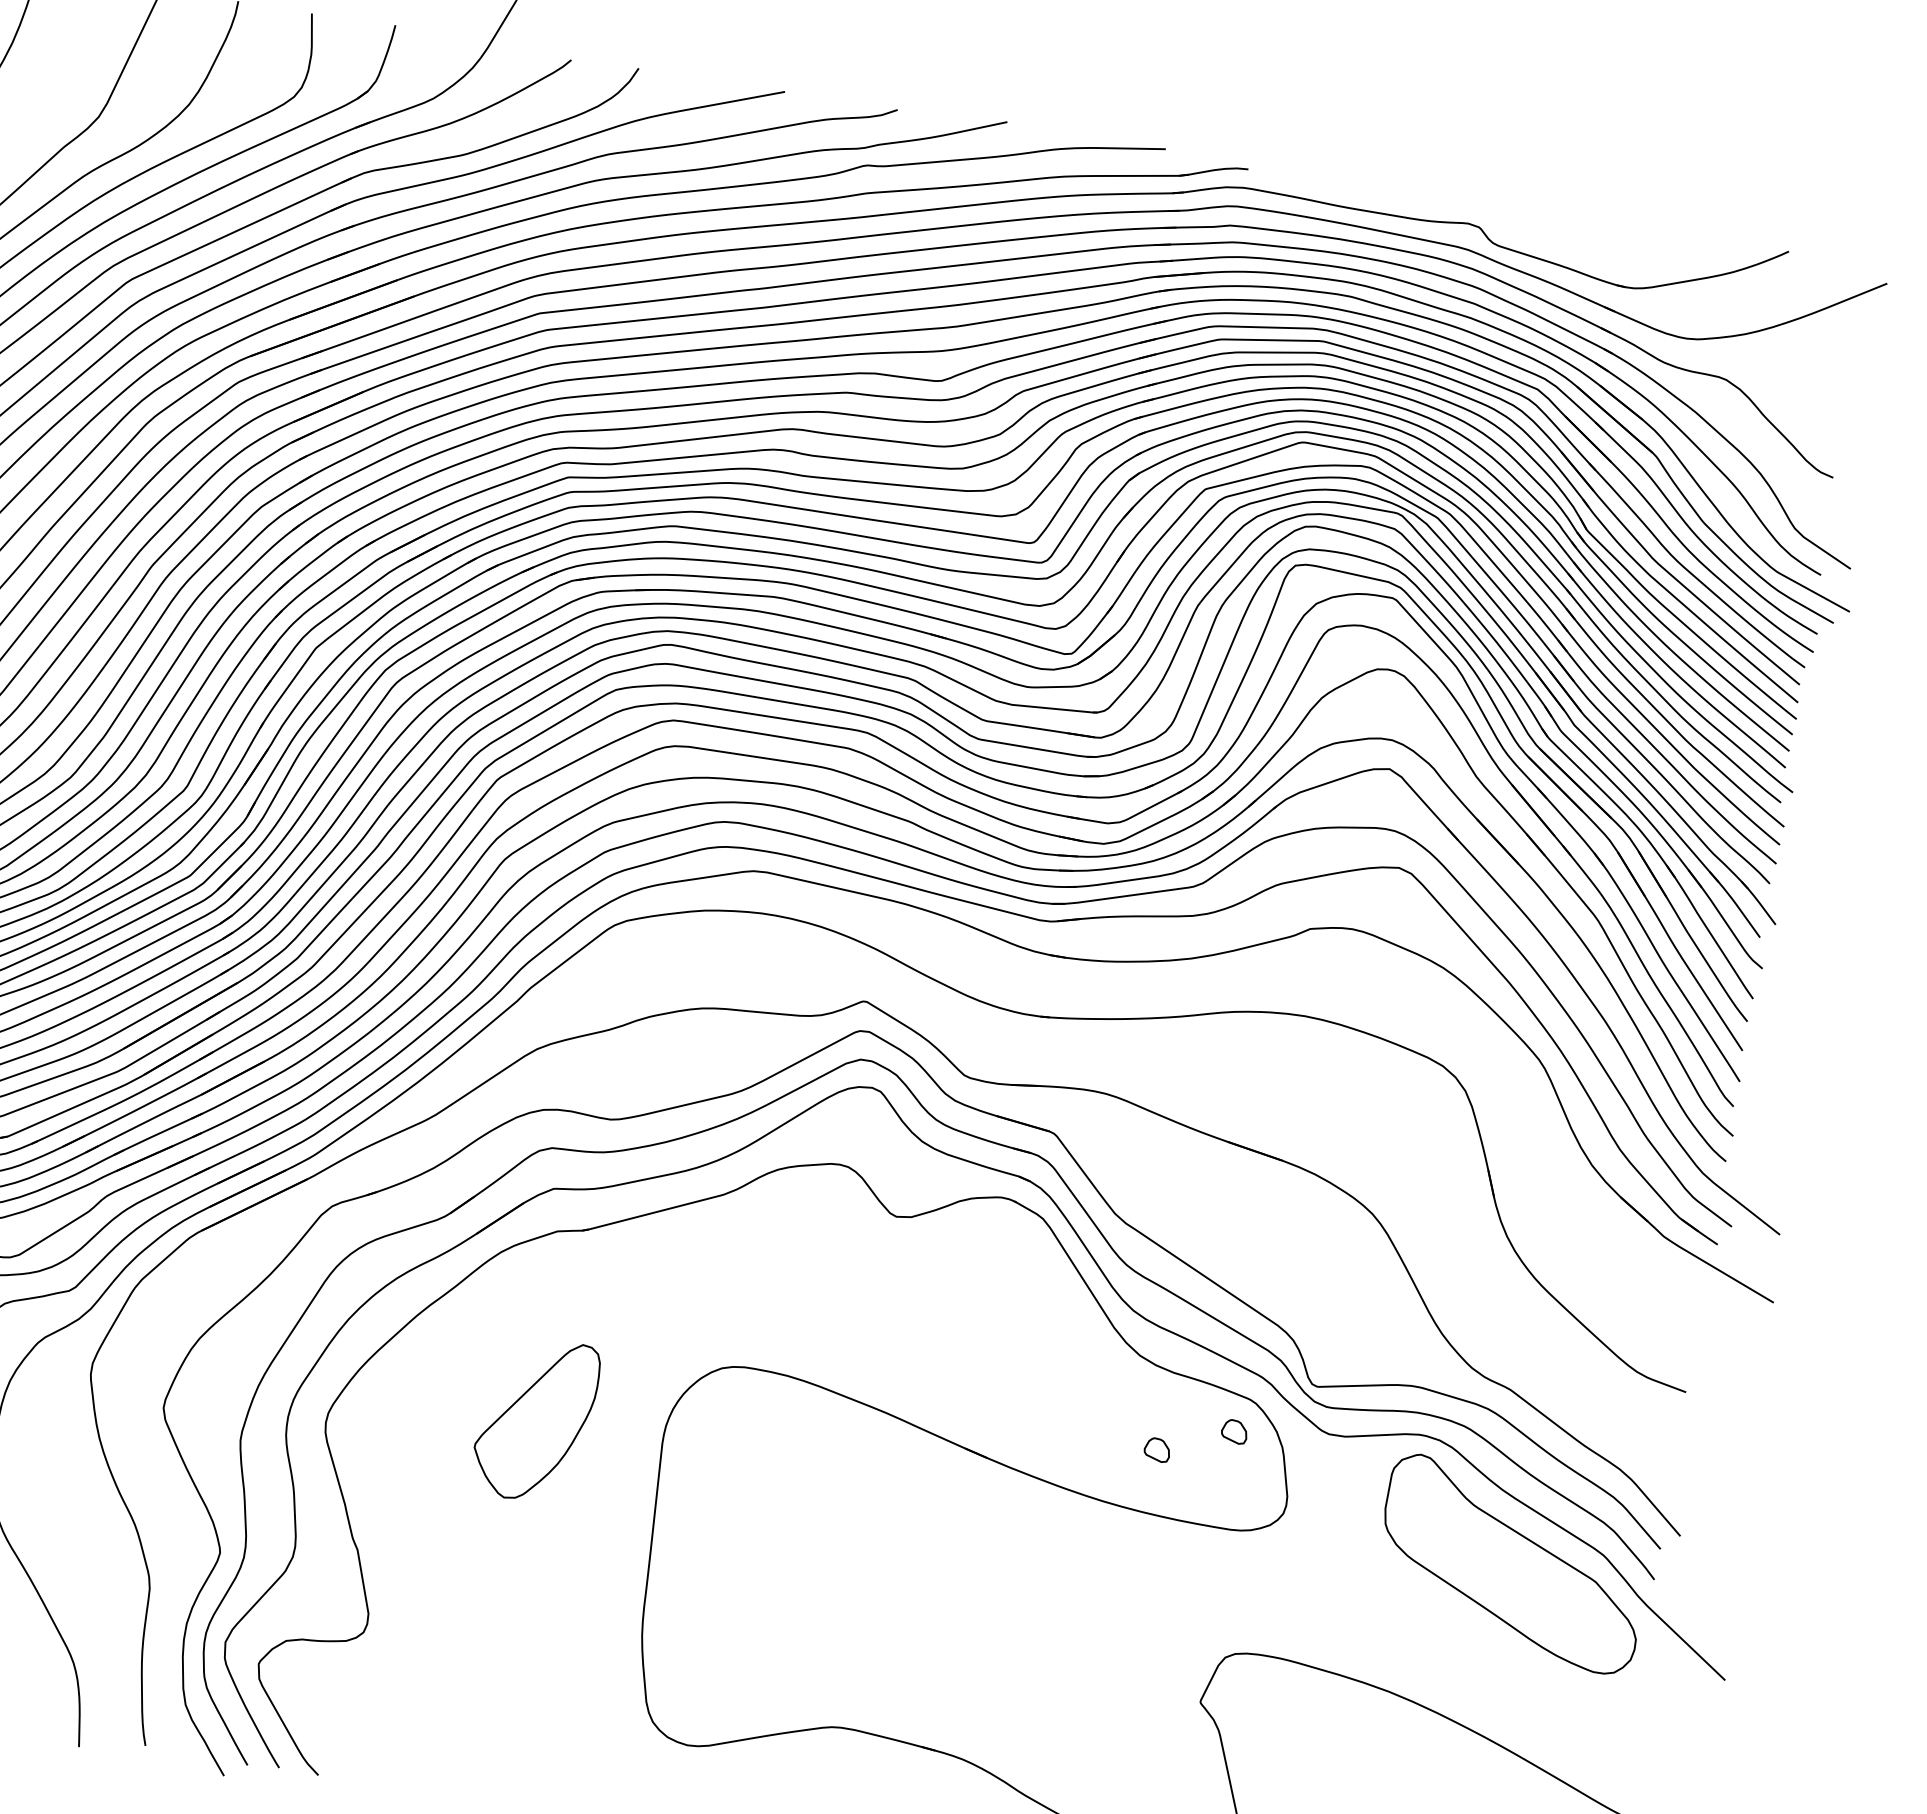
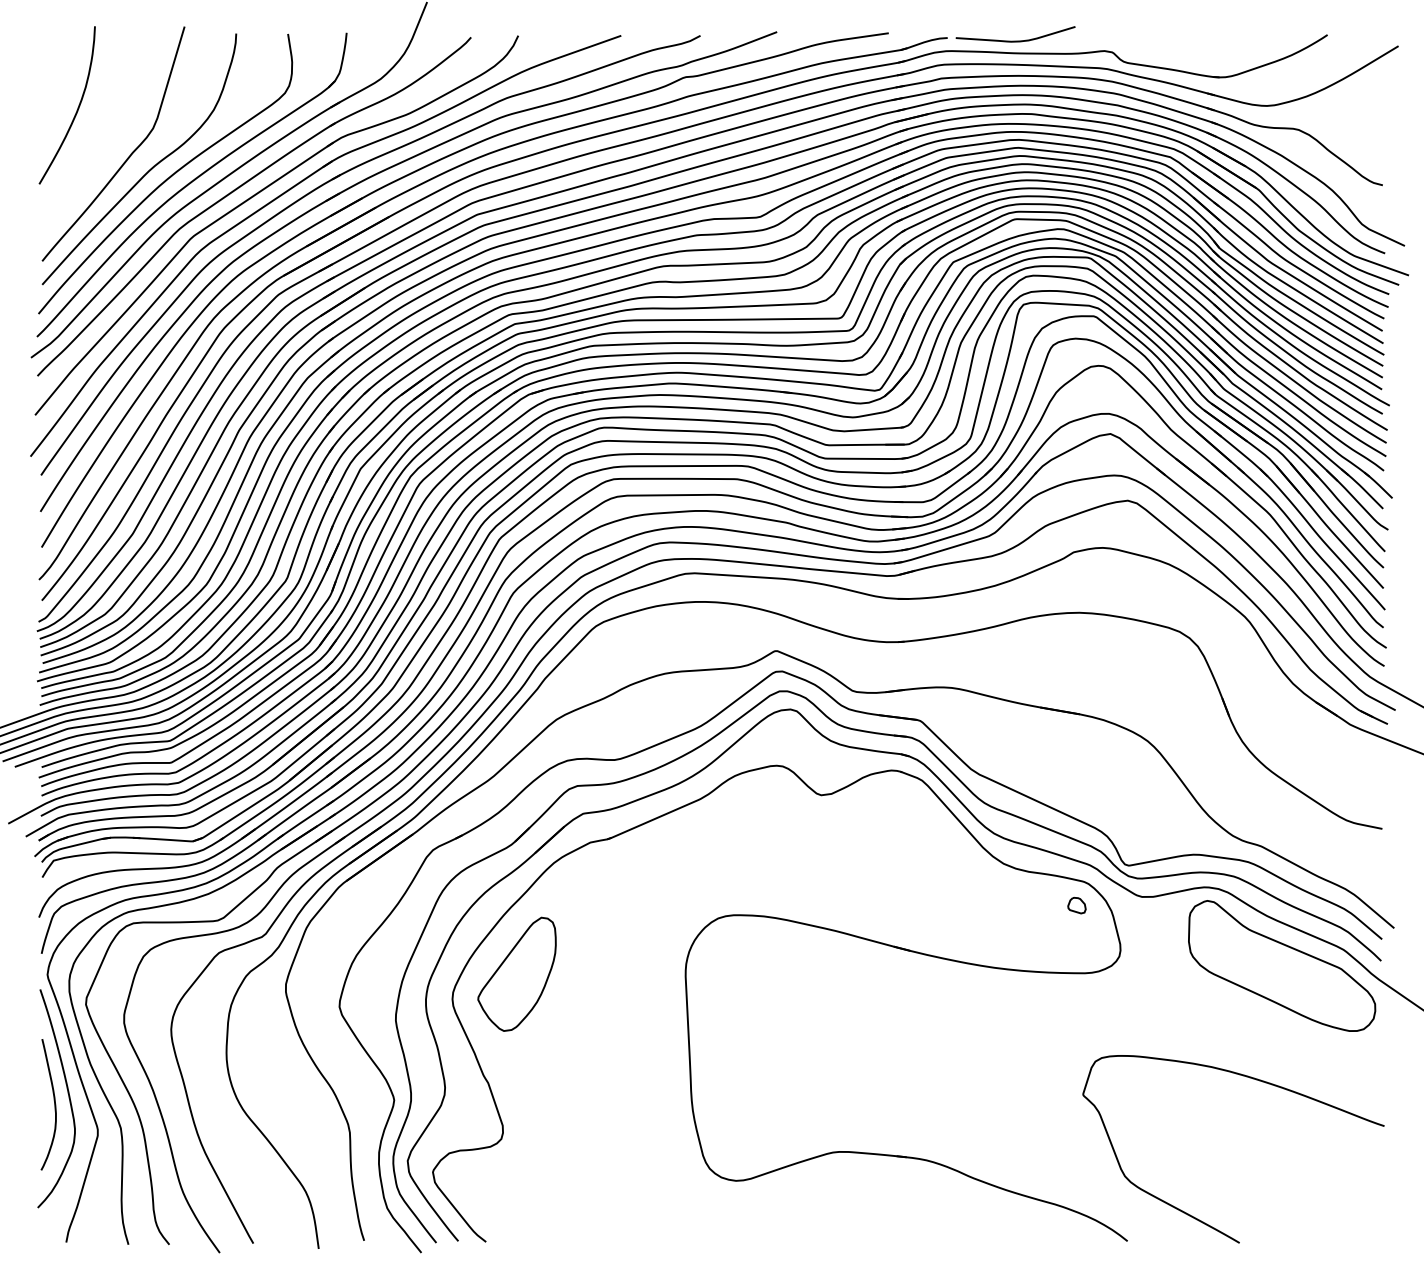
curve: (1344, 188) -> (1015, 40), added
part: (534, 1418) -> (516, 973), moved
part: (1156, 1449) -> (1025, 926), removed

